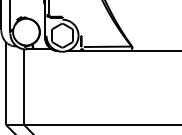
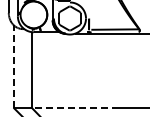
line: (6, 83) -> (13, 66), solid -> dashed
line: (67, 124) -> (74, 107), solid -> dashed

